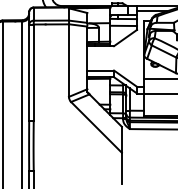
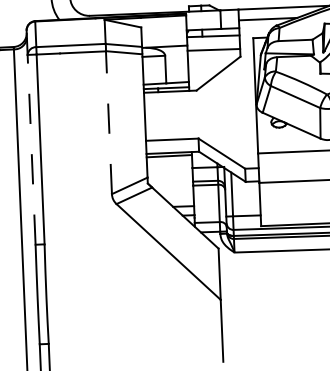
line: (68, 60) -> (108, 122), solid -> dashed
line: (29, 72) -> (32, 149), solid -> dashed

